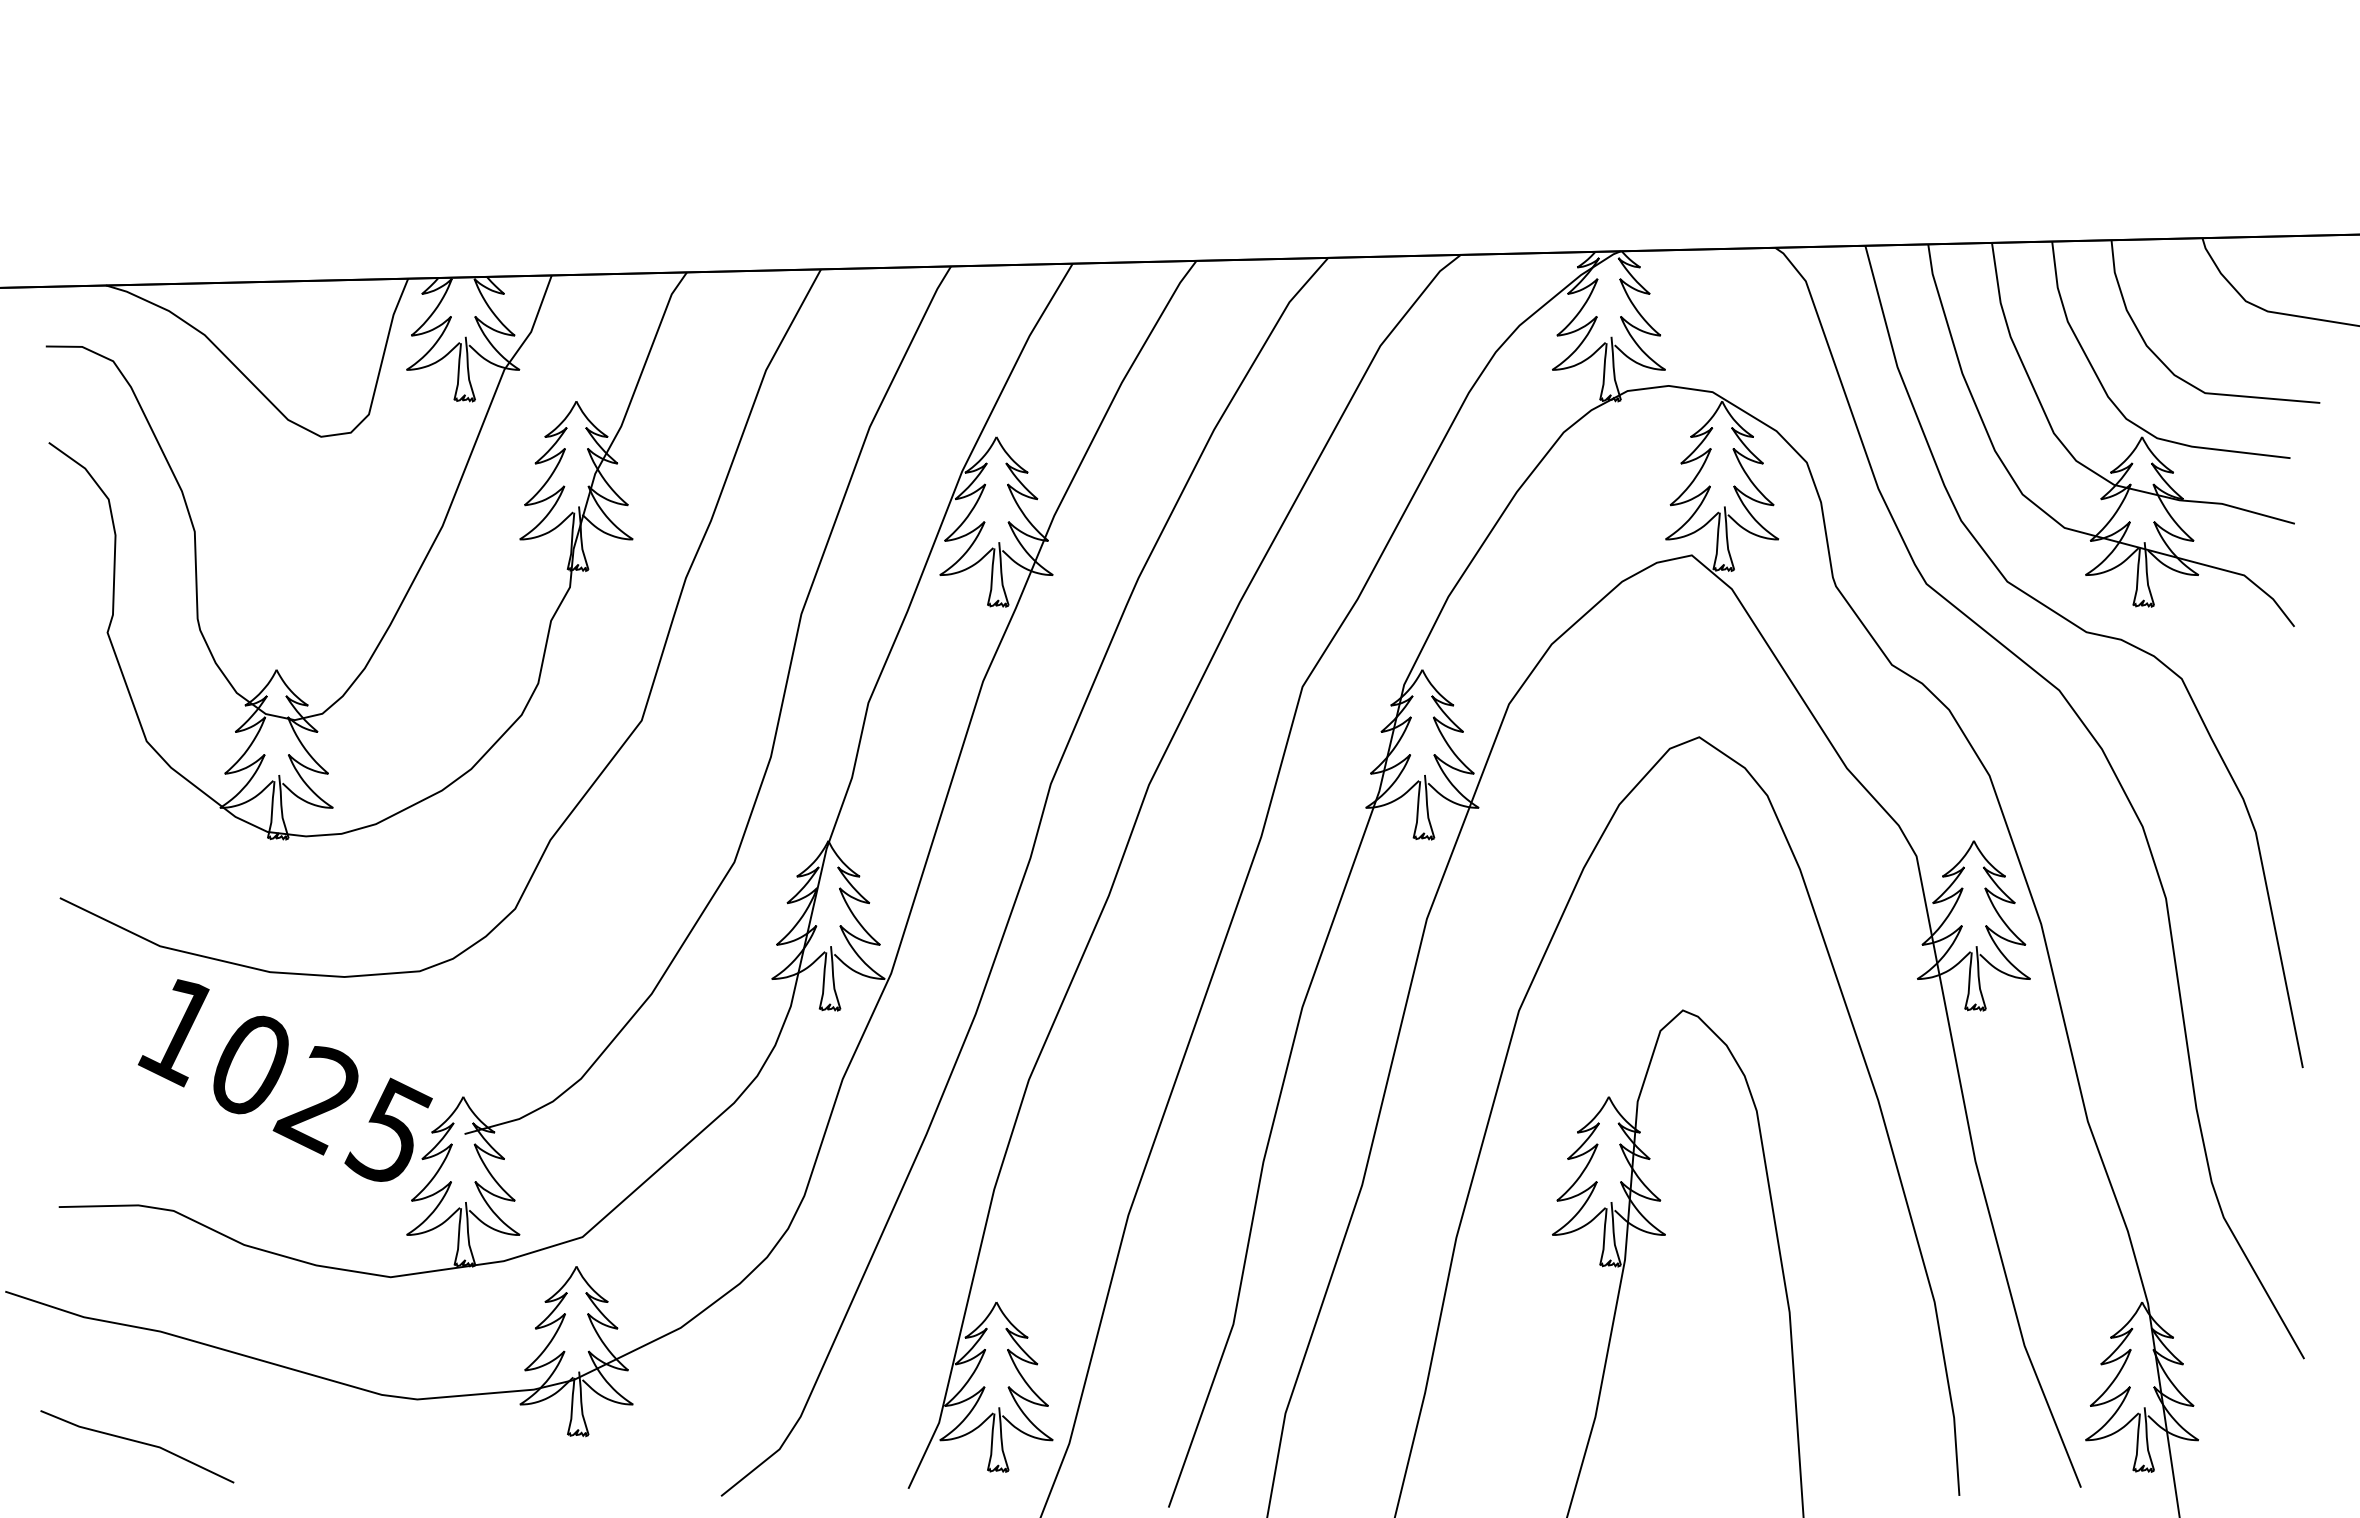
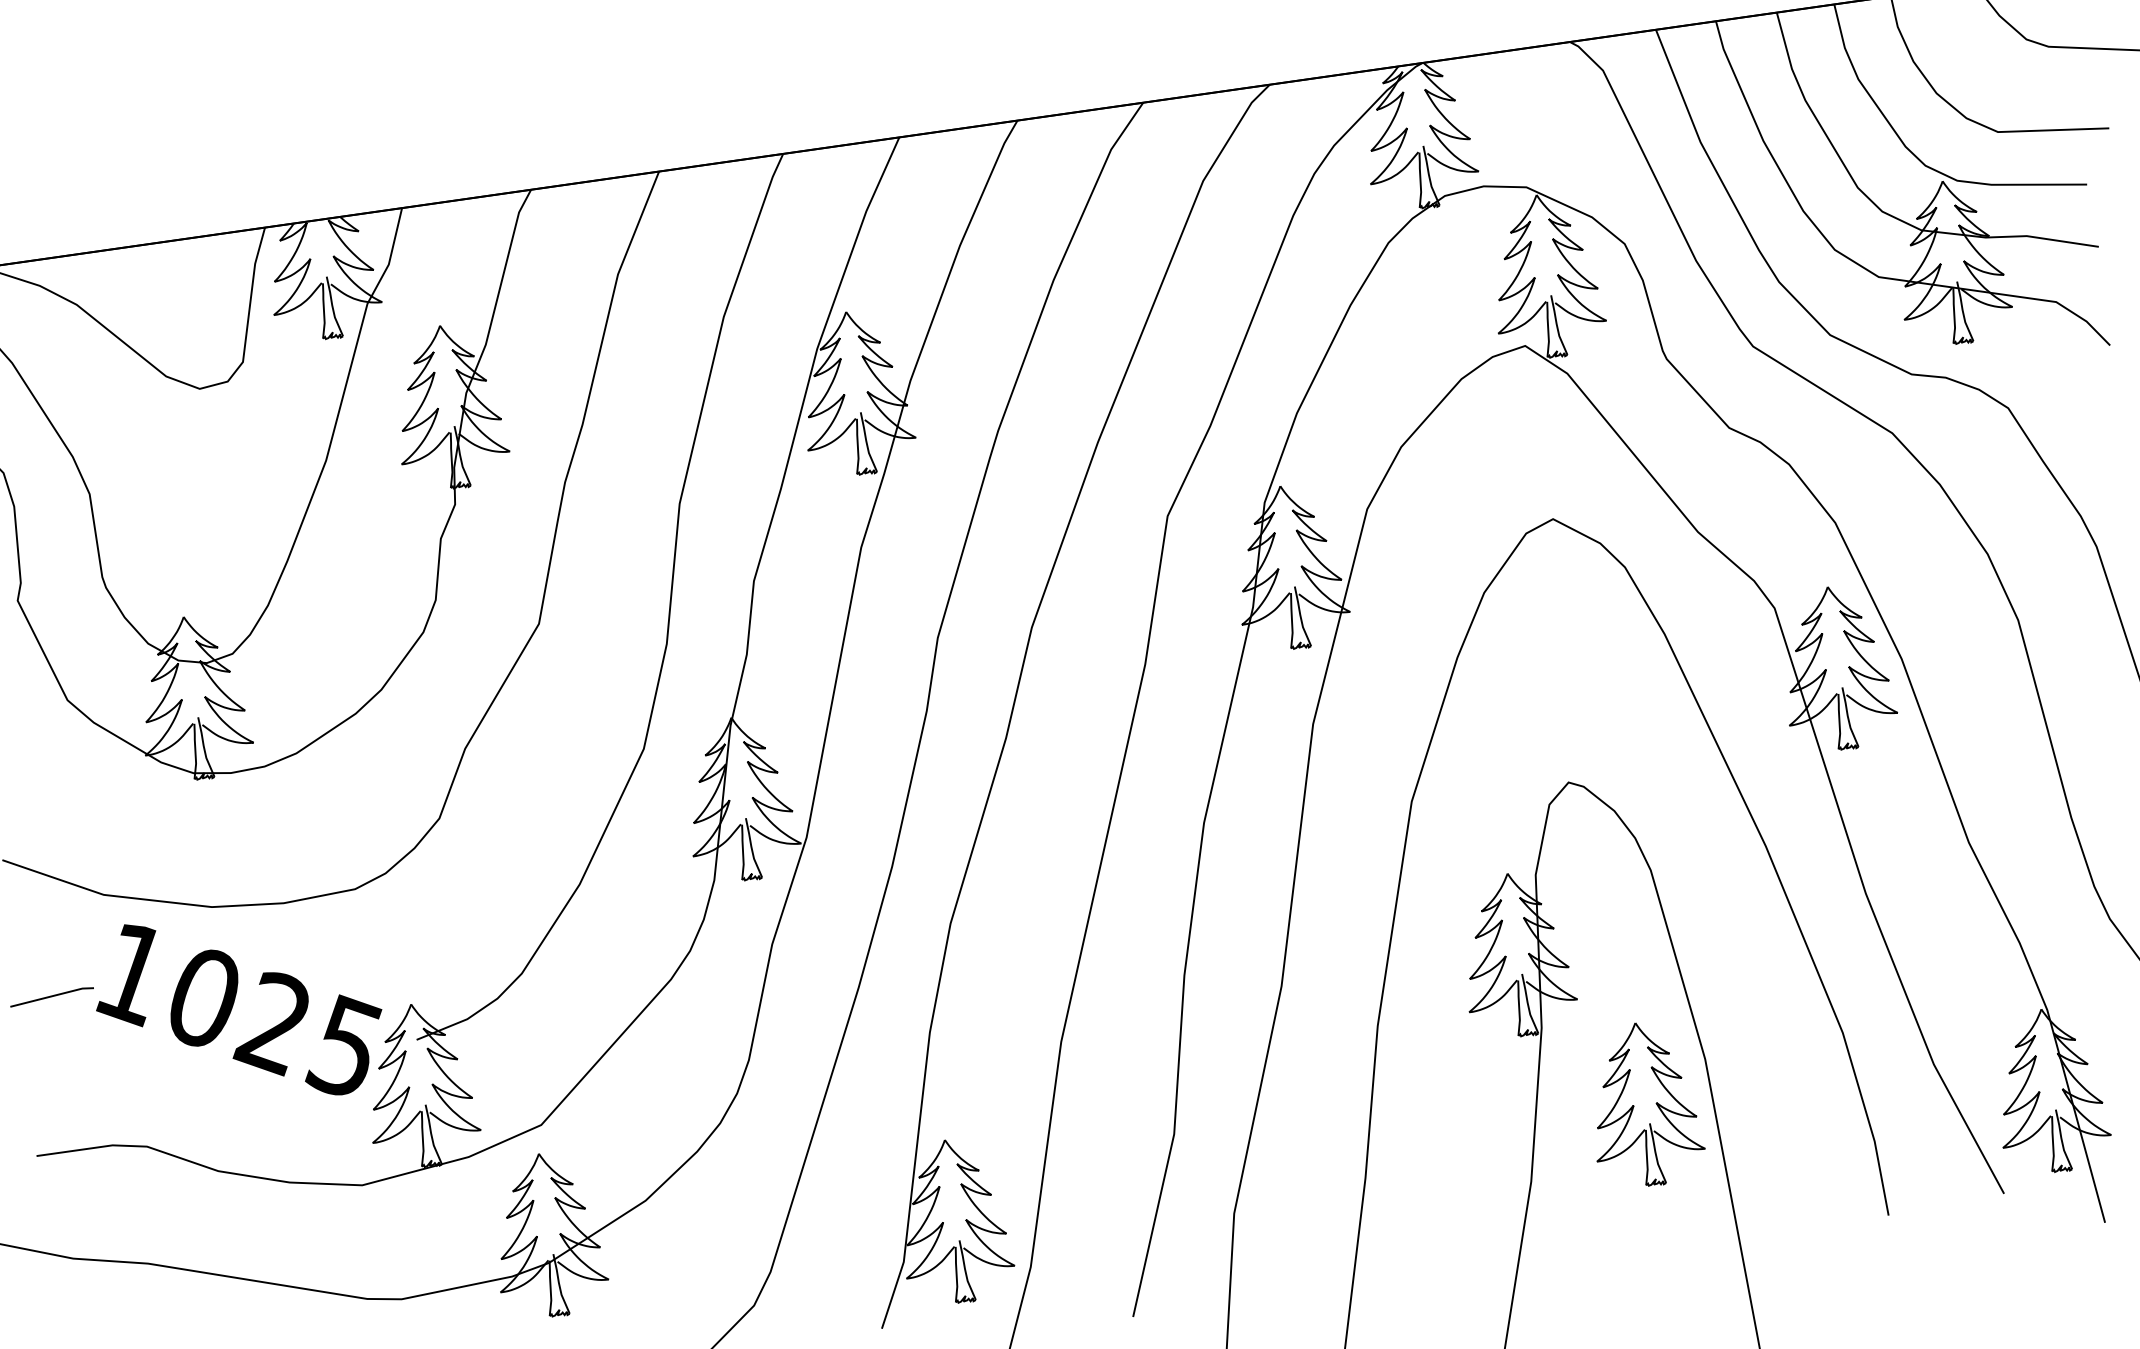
line: (94, 1044) -> (52, 996), added
part: (1722, 1351) -> (1645, 1104), added

